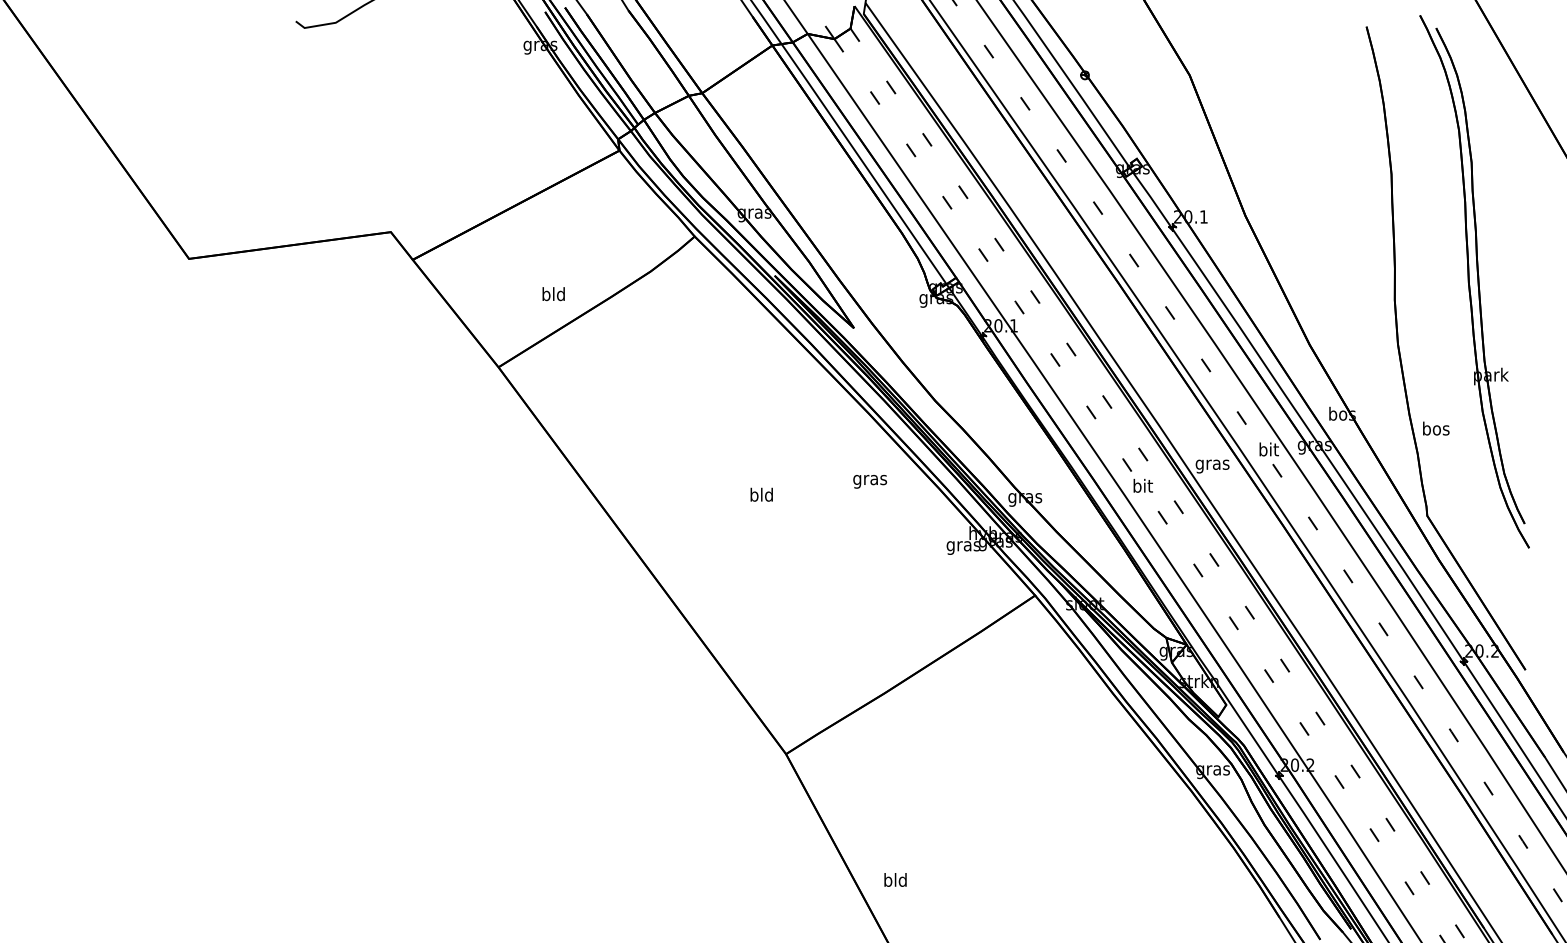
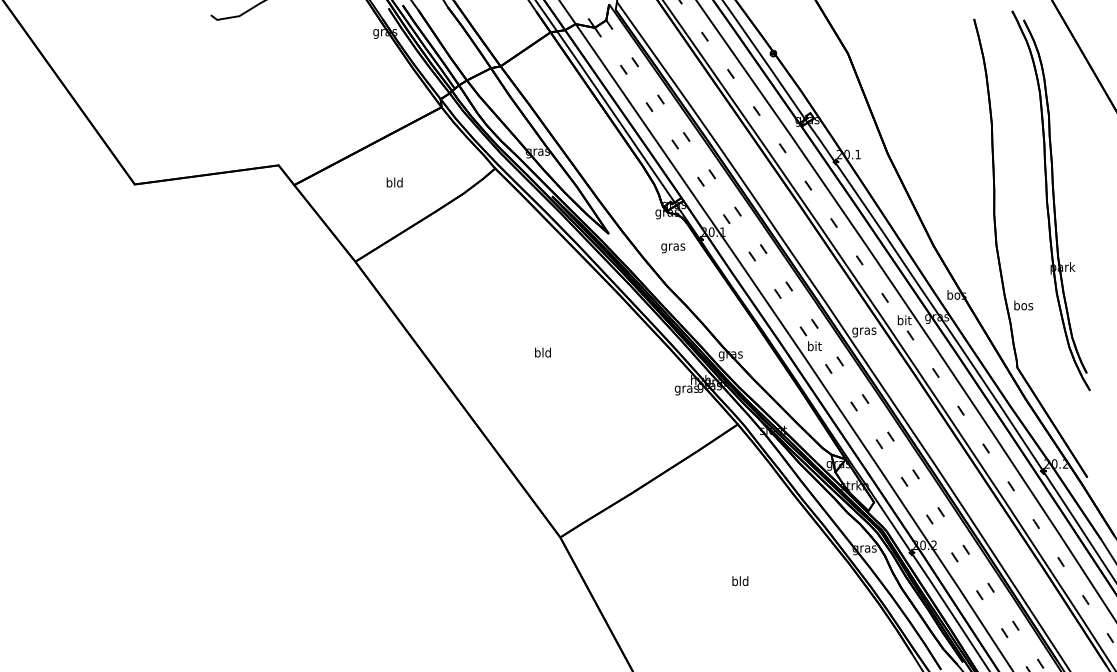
text: (553, 294) -> (394, 182), moved
text: (870, 482) -> (673, 248), moved
text: (895, 880) -> (740, 581), moved

